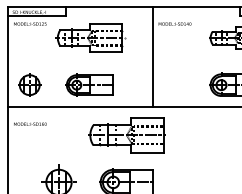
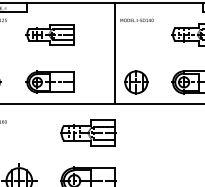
part: (89, 37) -> (50, 34), size x0.71
part: (174, 85) -> (136, 82), added
part: (126, 135) -> (87, 133), size x0.71

